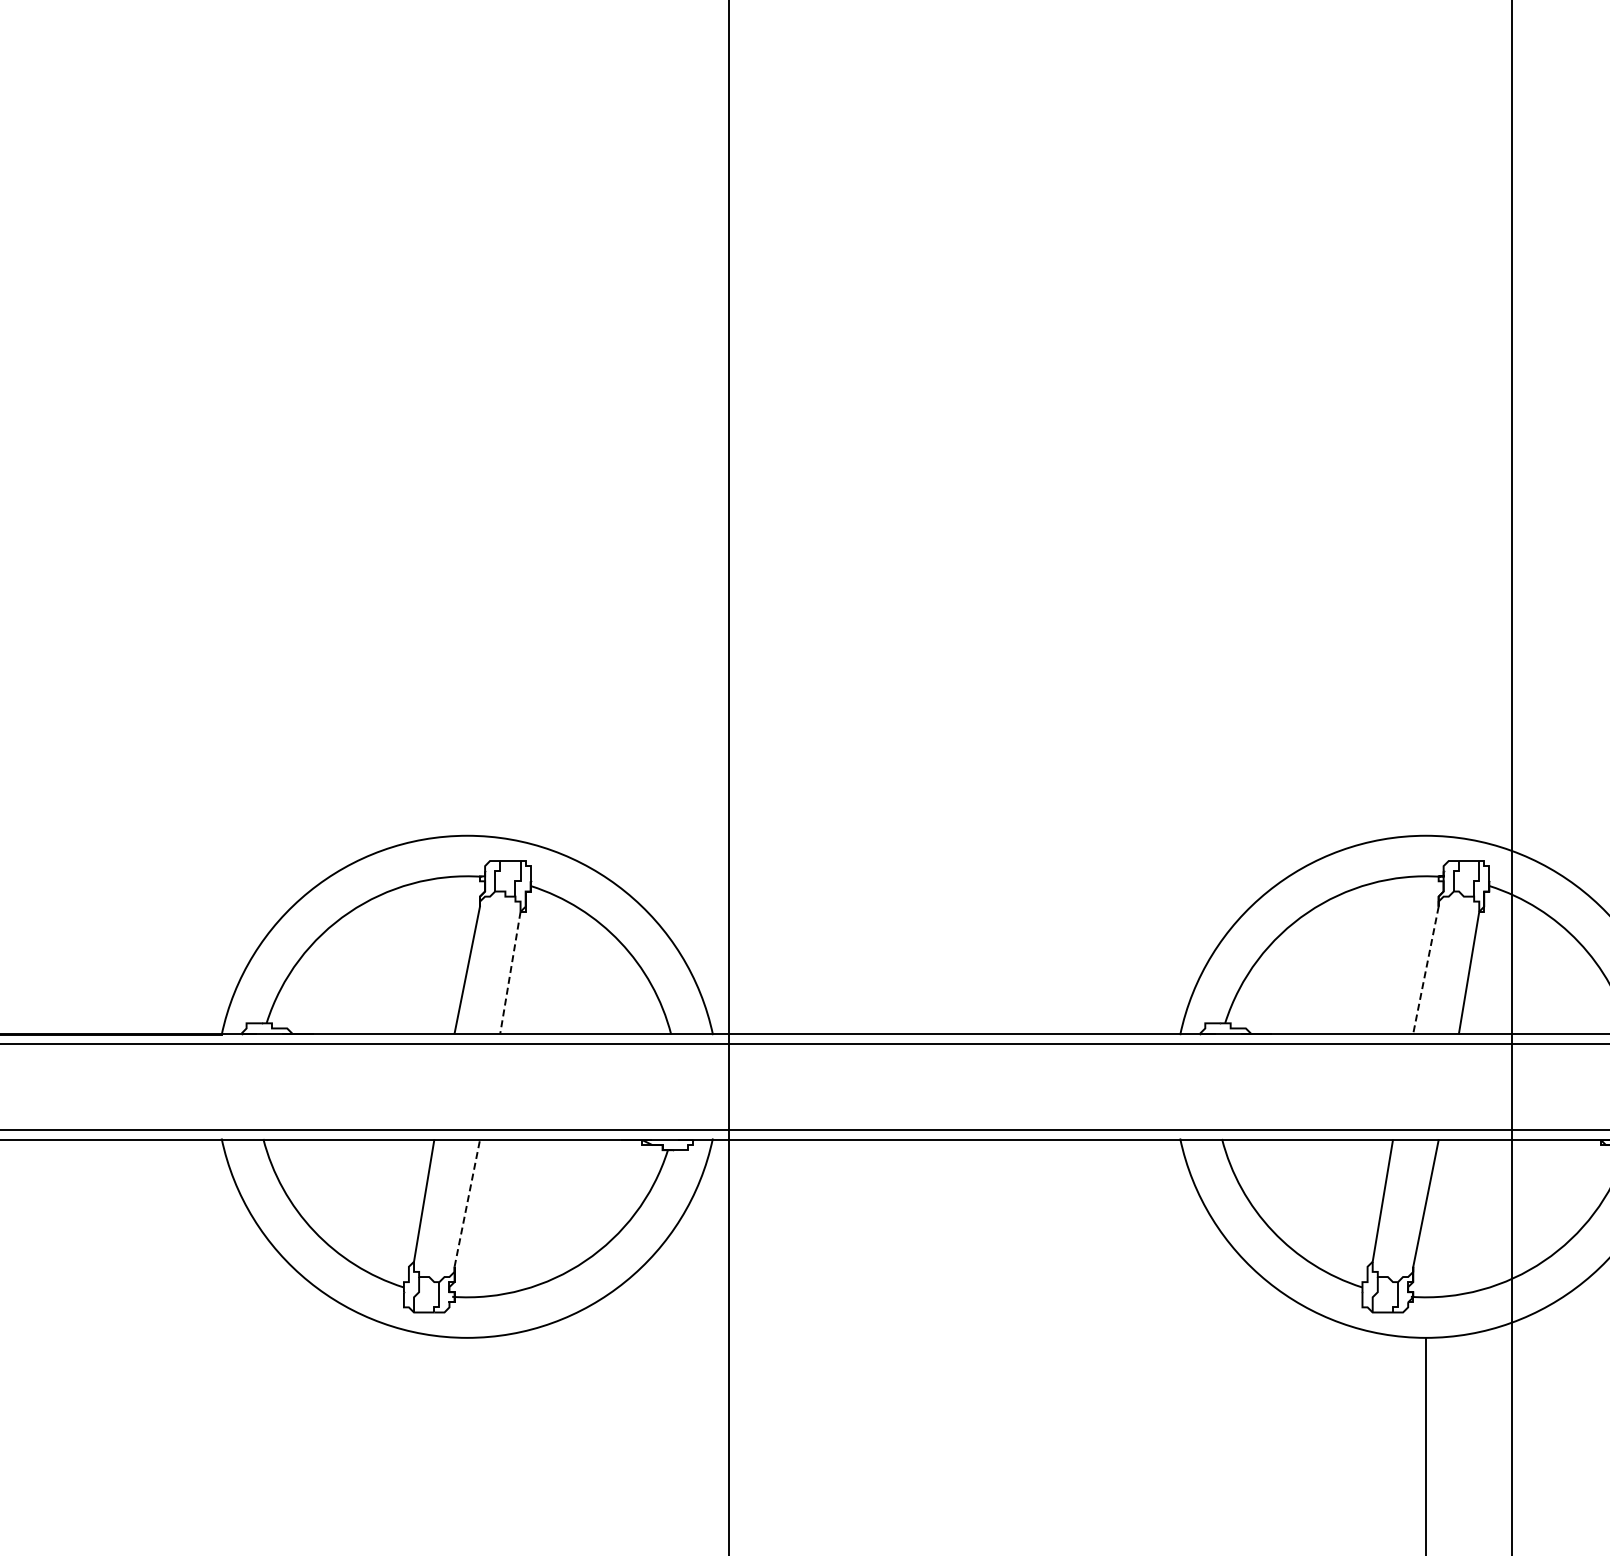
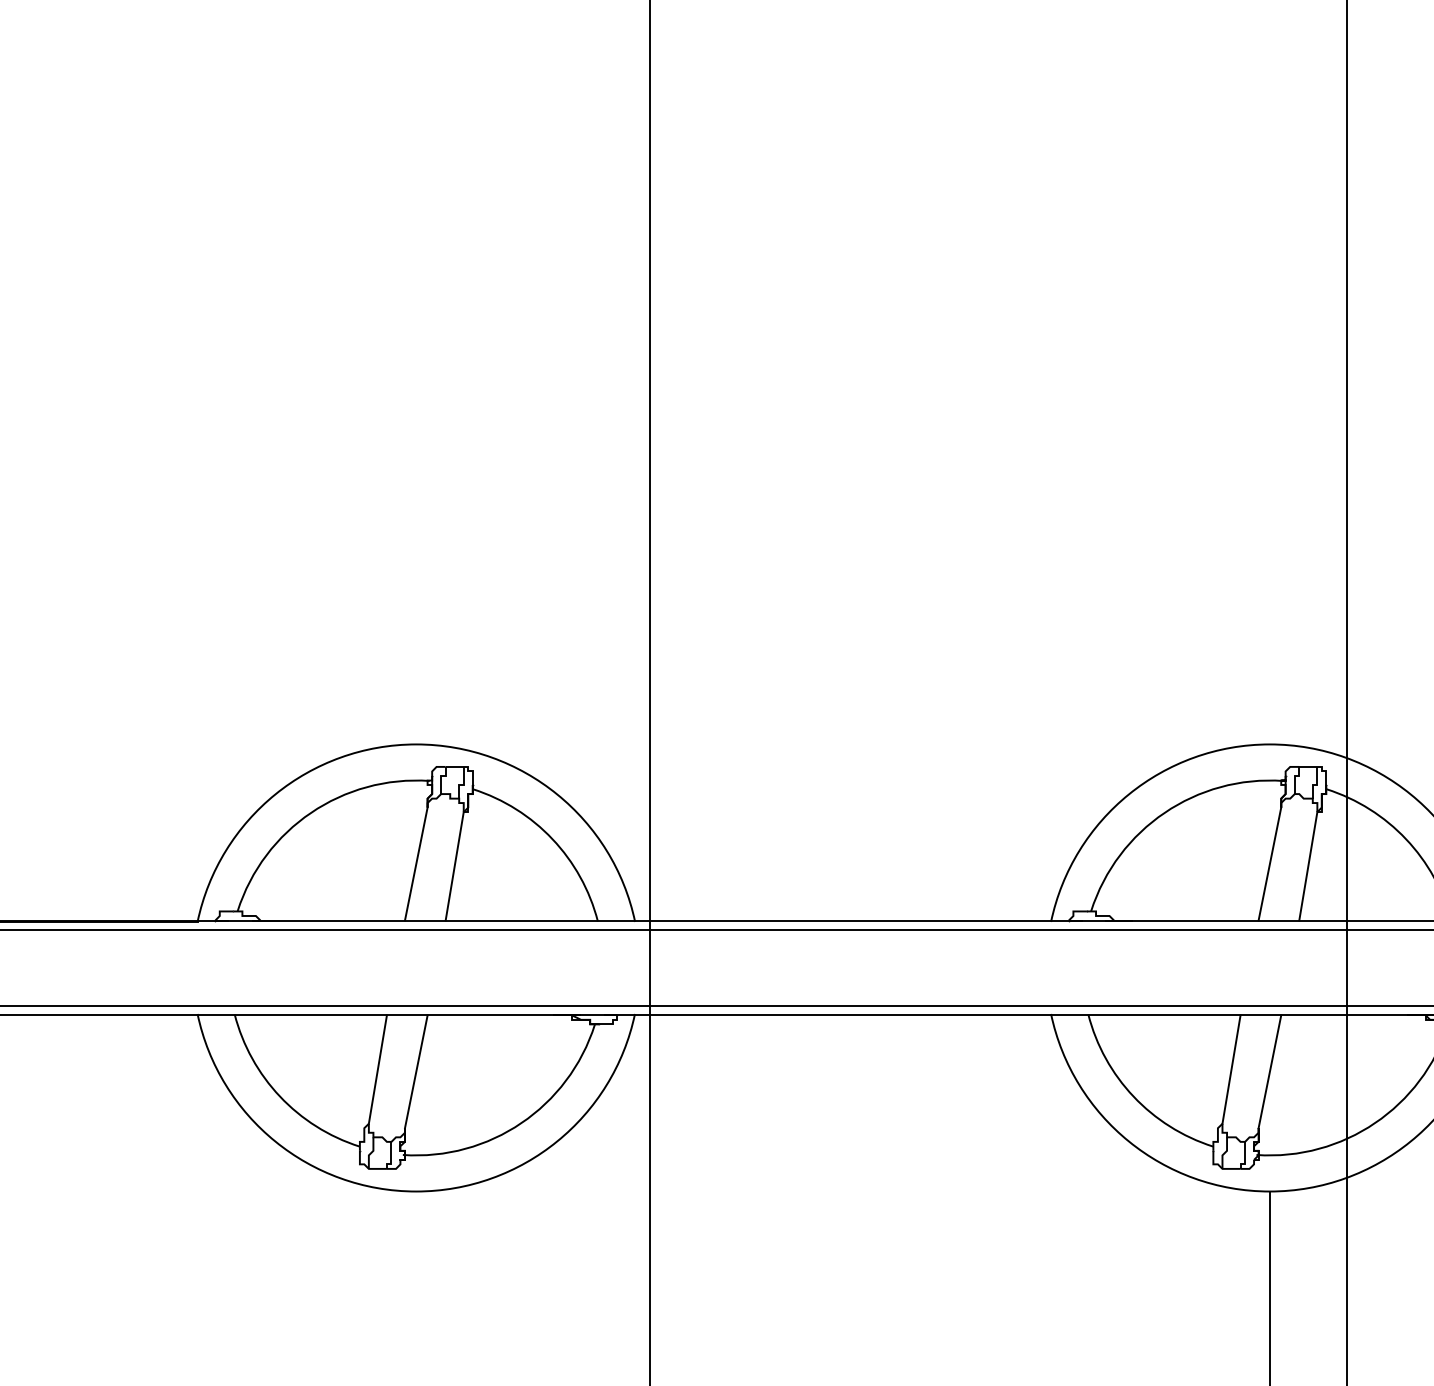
line: (1425, 970) -> (1269, 864), dashed -> solid
line: (510, 972) -> (454, 866), dashed -> solid
line: (467, 1203) -> (416, 1071), dashed -> solid

